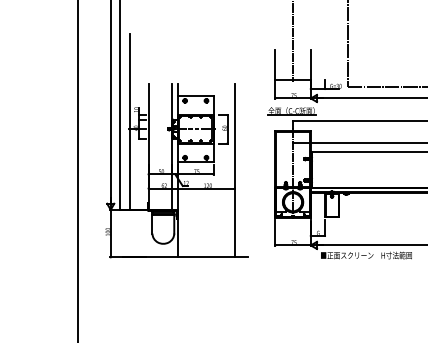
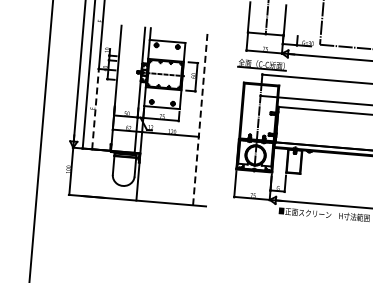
line: (129, 169) -> (95, 109), solid -> dashed
line: (234, 170) -> (199, 118), solid -> dashed

